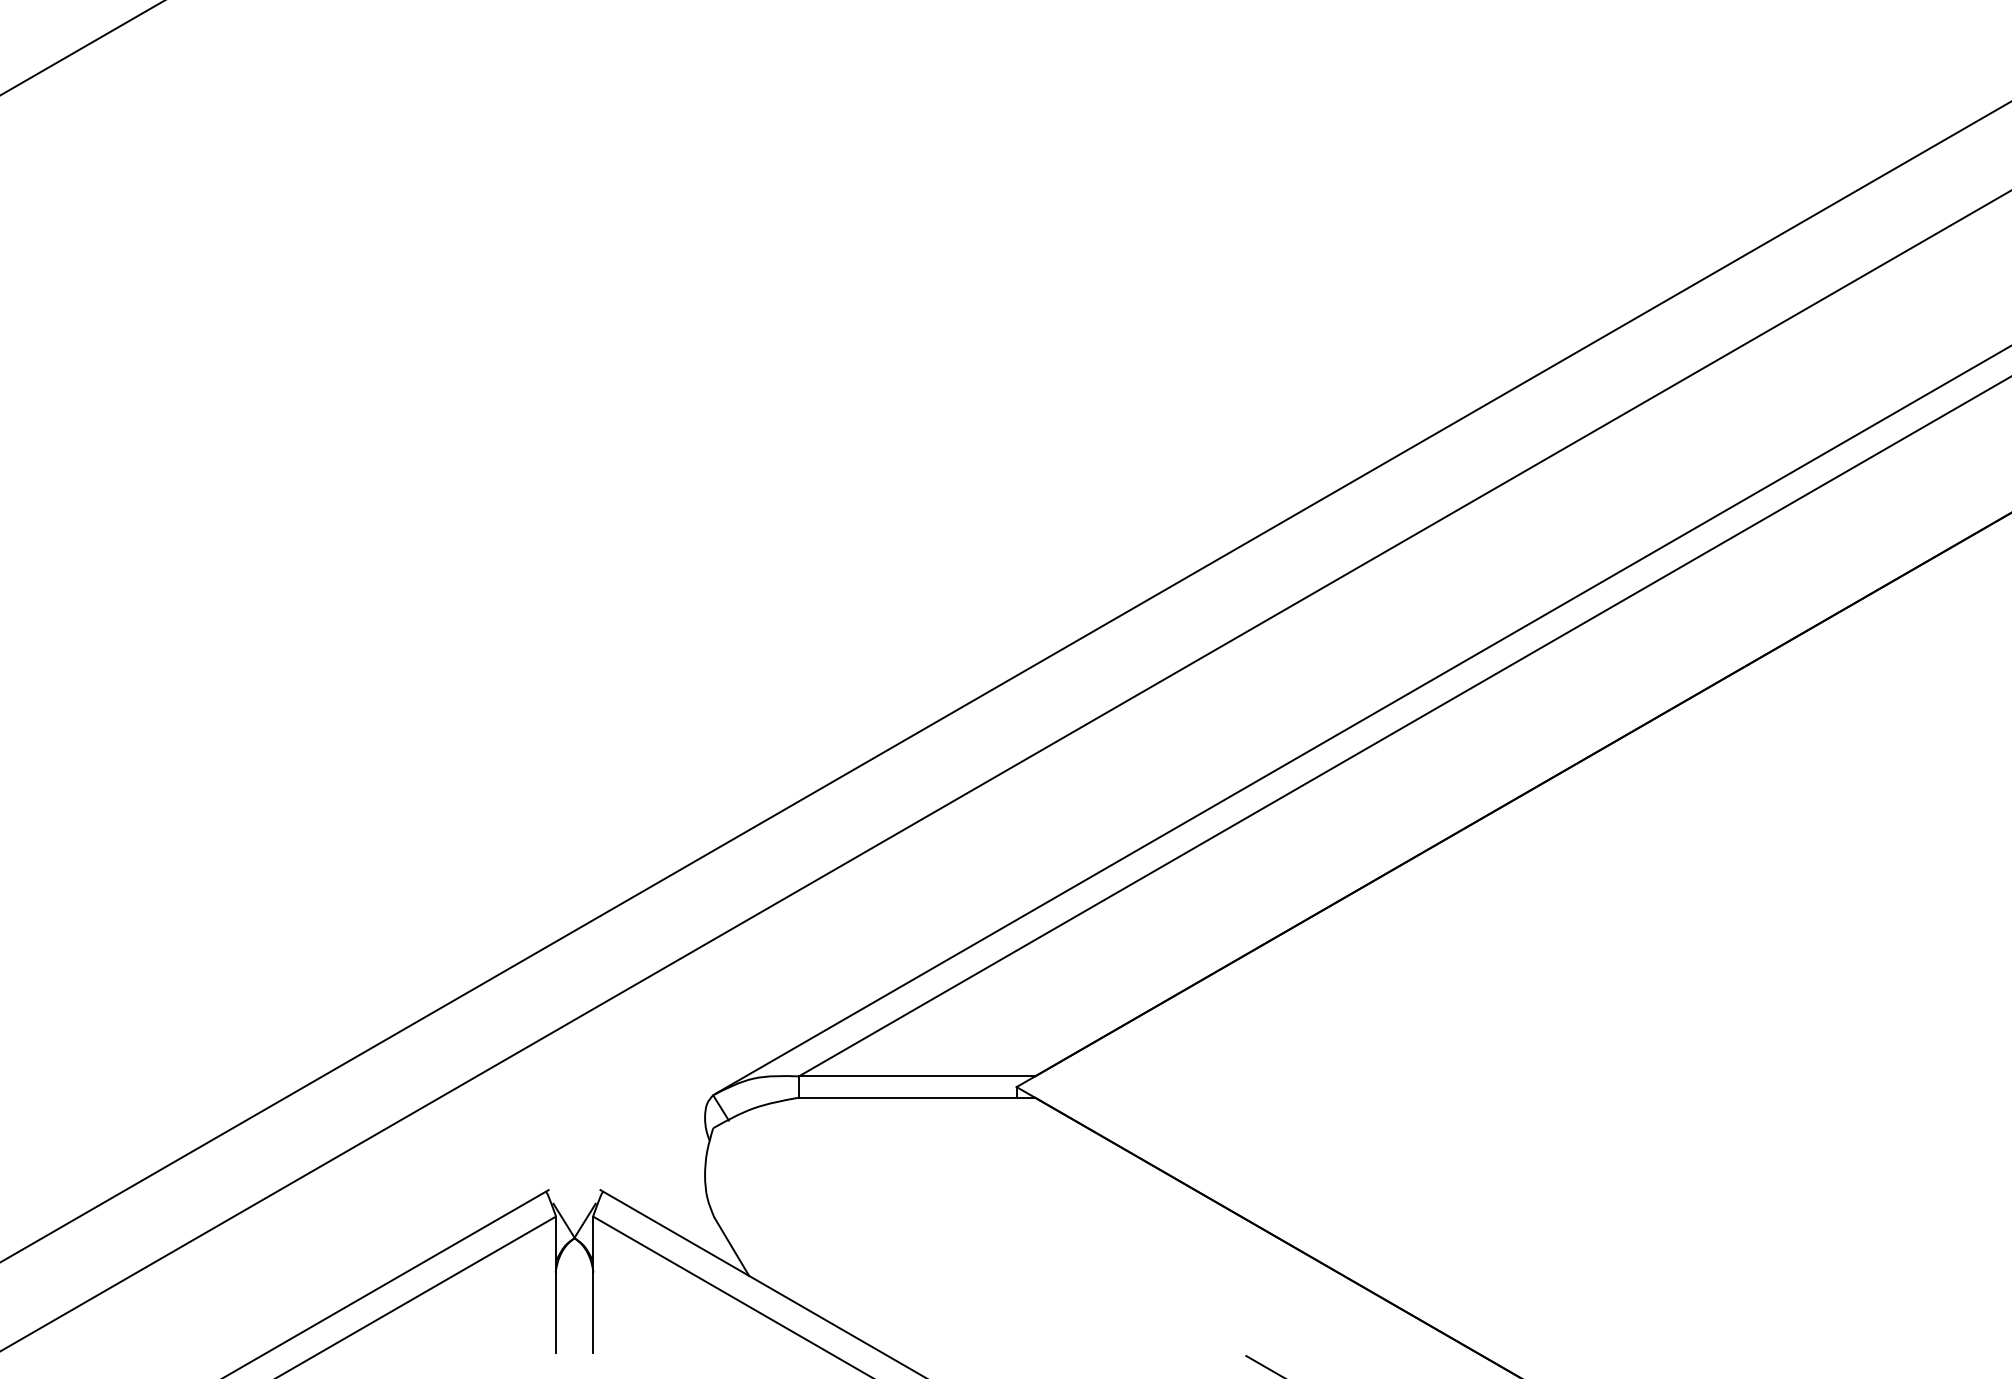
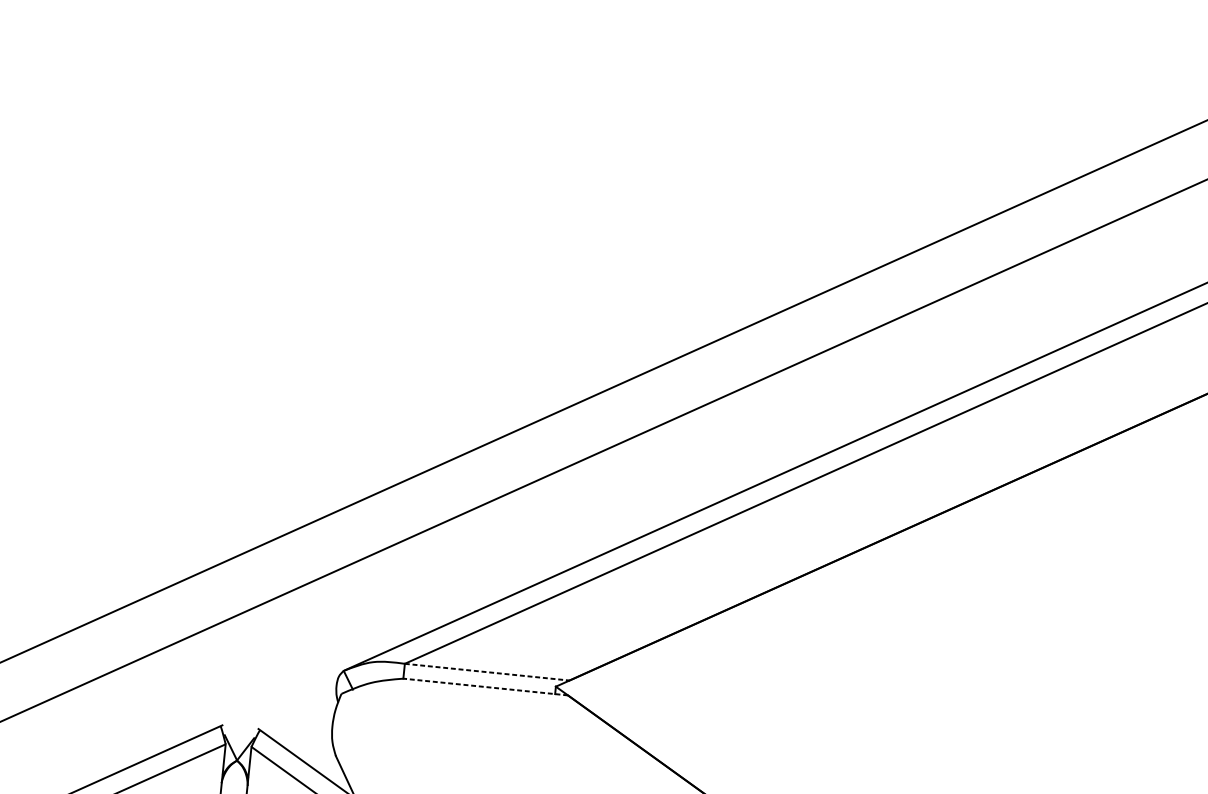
line: (917, 1076) -> (487, 672), solid -> dashed
line: (916, 1097) -> (485, 686), solid -> dashed

